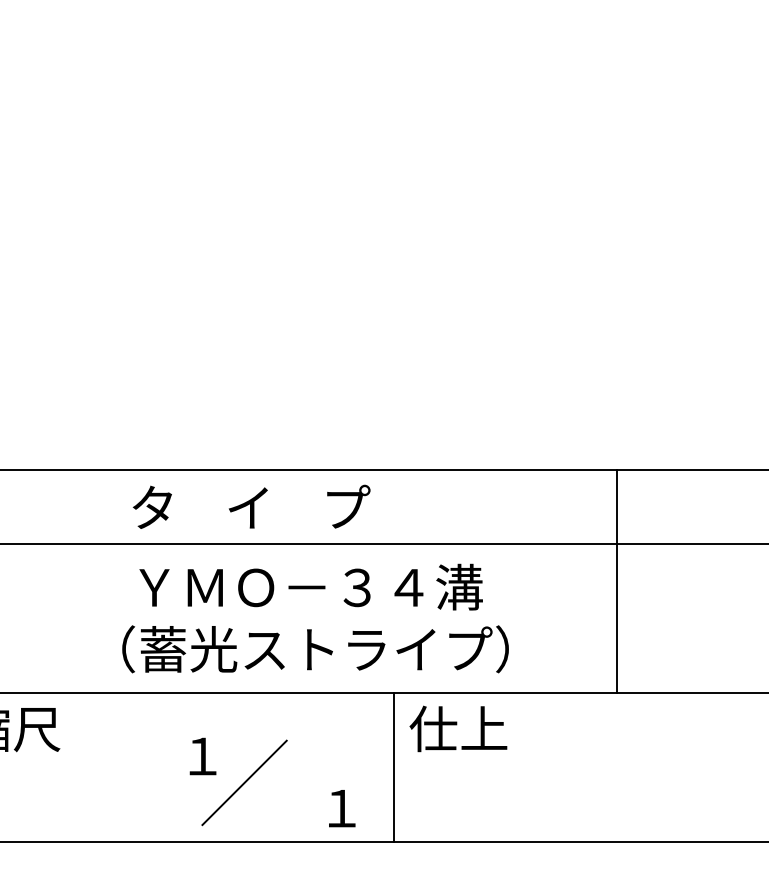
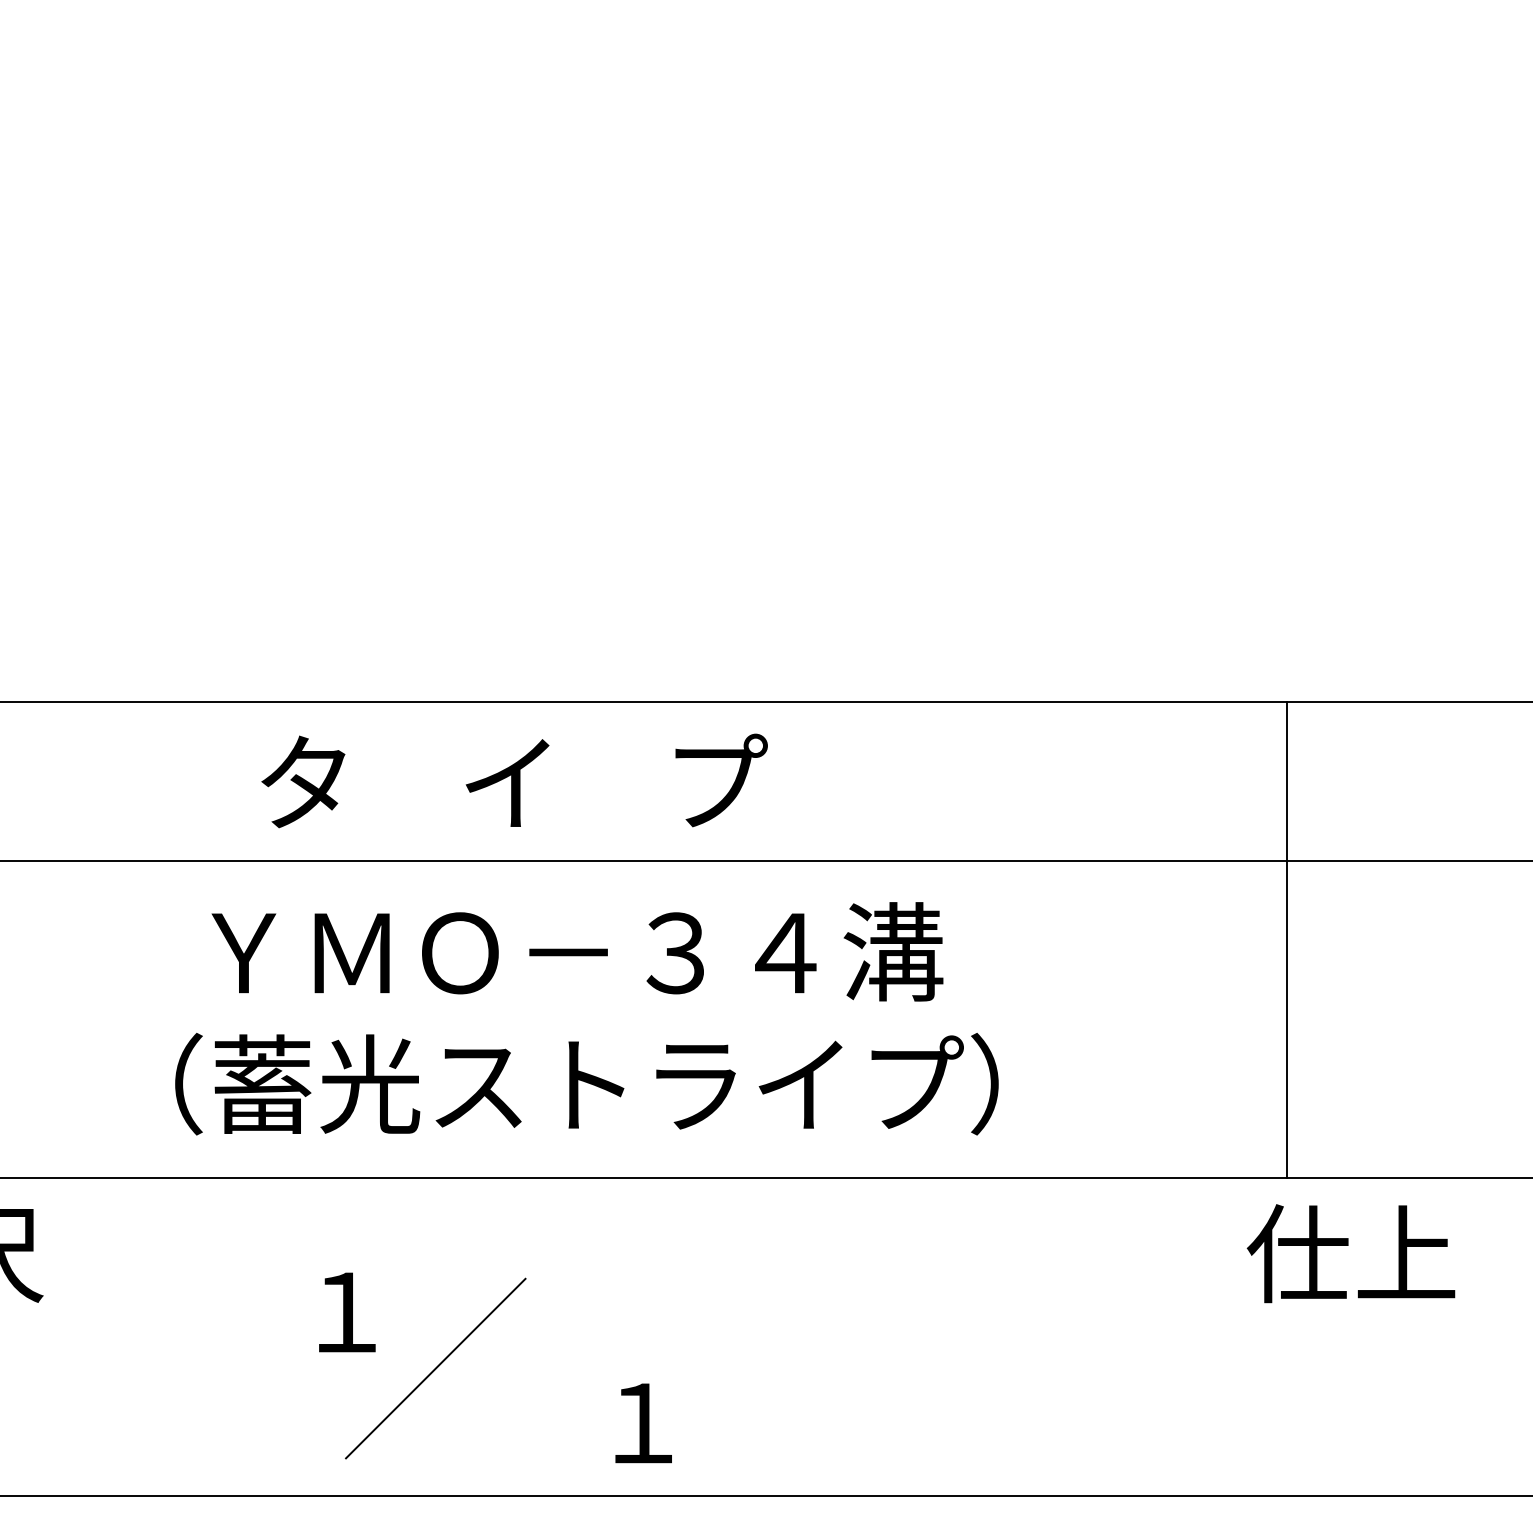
text: (251, 506) -> (514, 779), moved
line: (617, 581) -> (1287, 939), moved
text: (458, 728) -> (1351, 1252), moved
line: (393, 767) -> (752, 1335), removed

